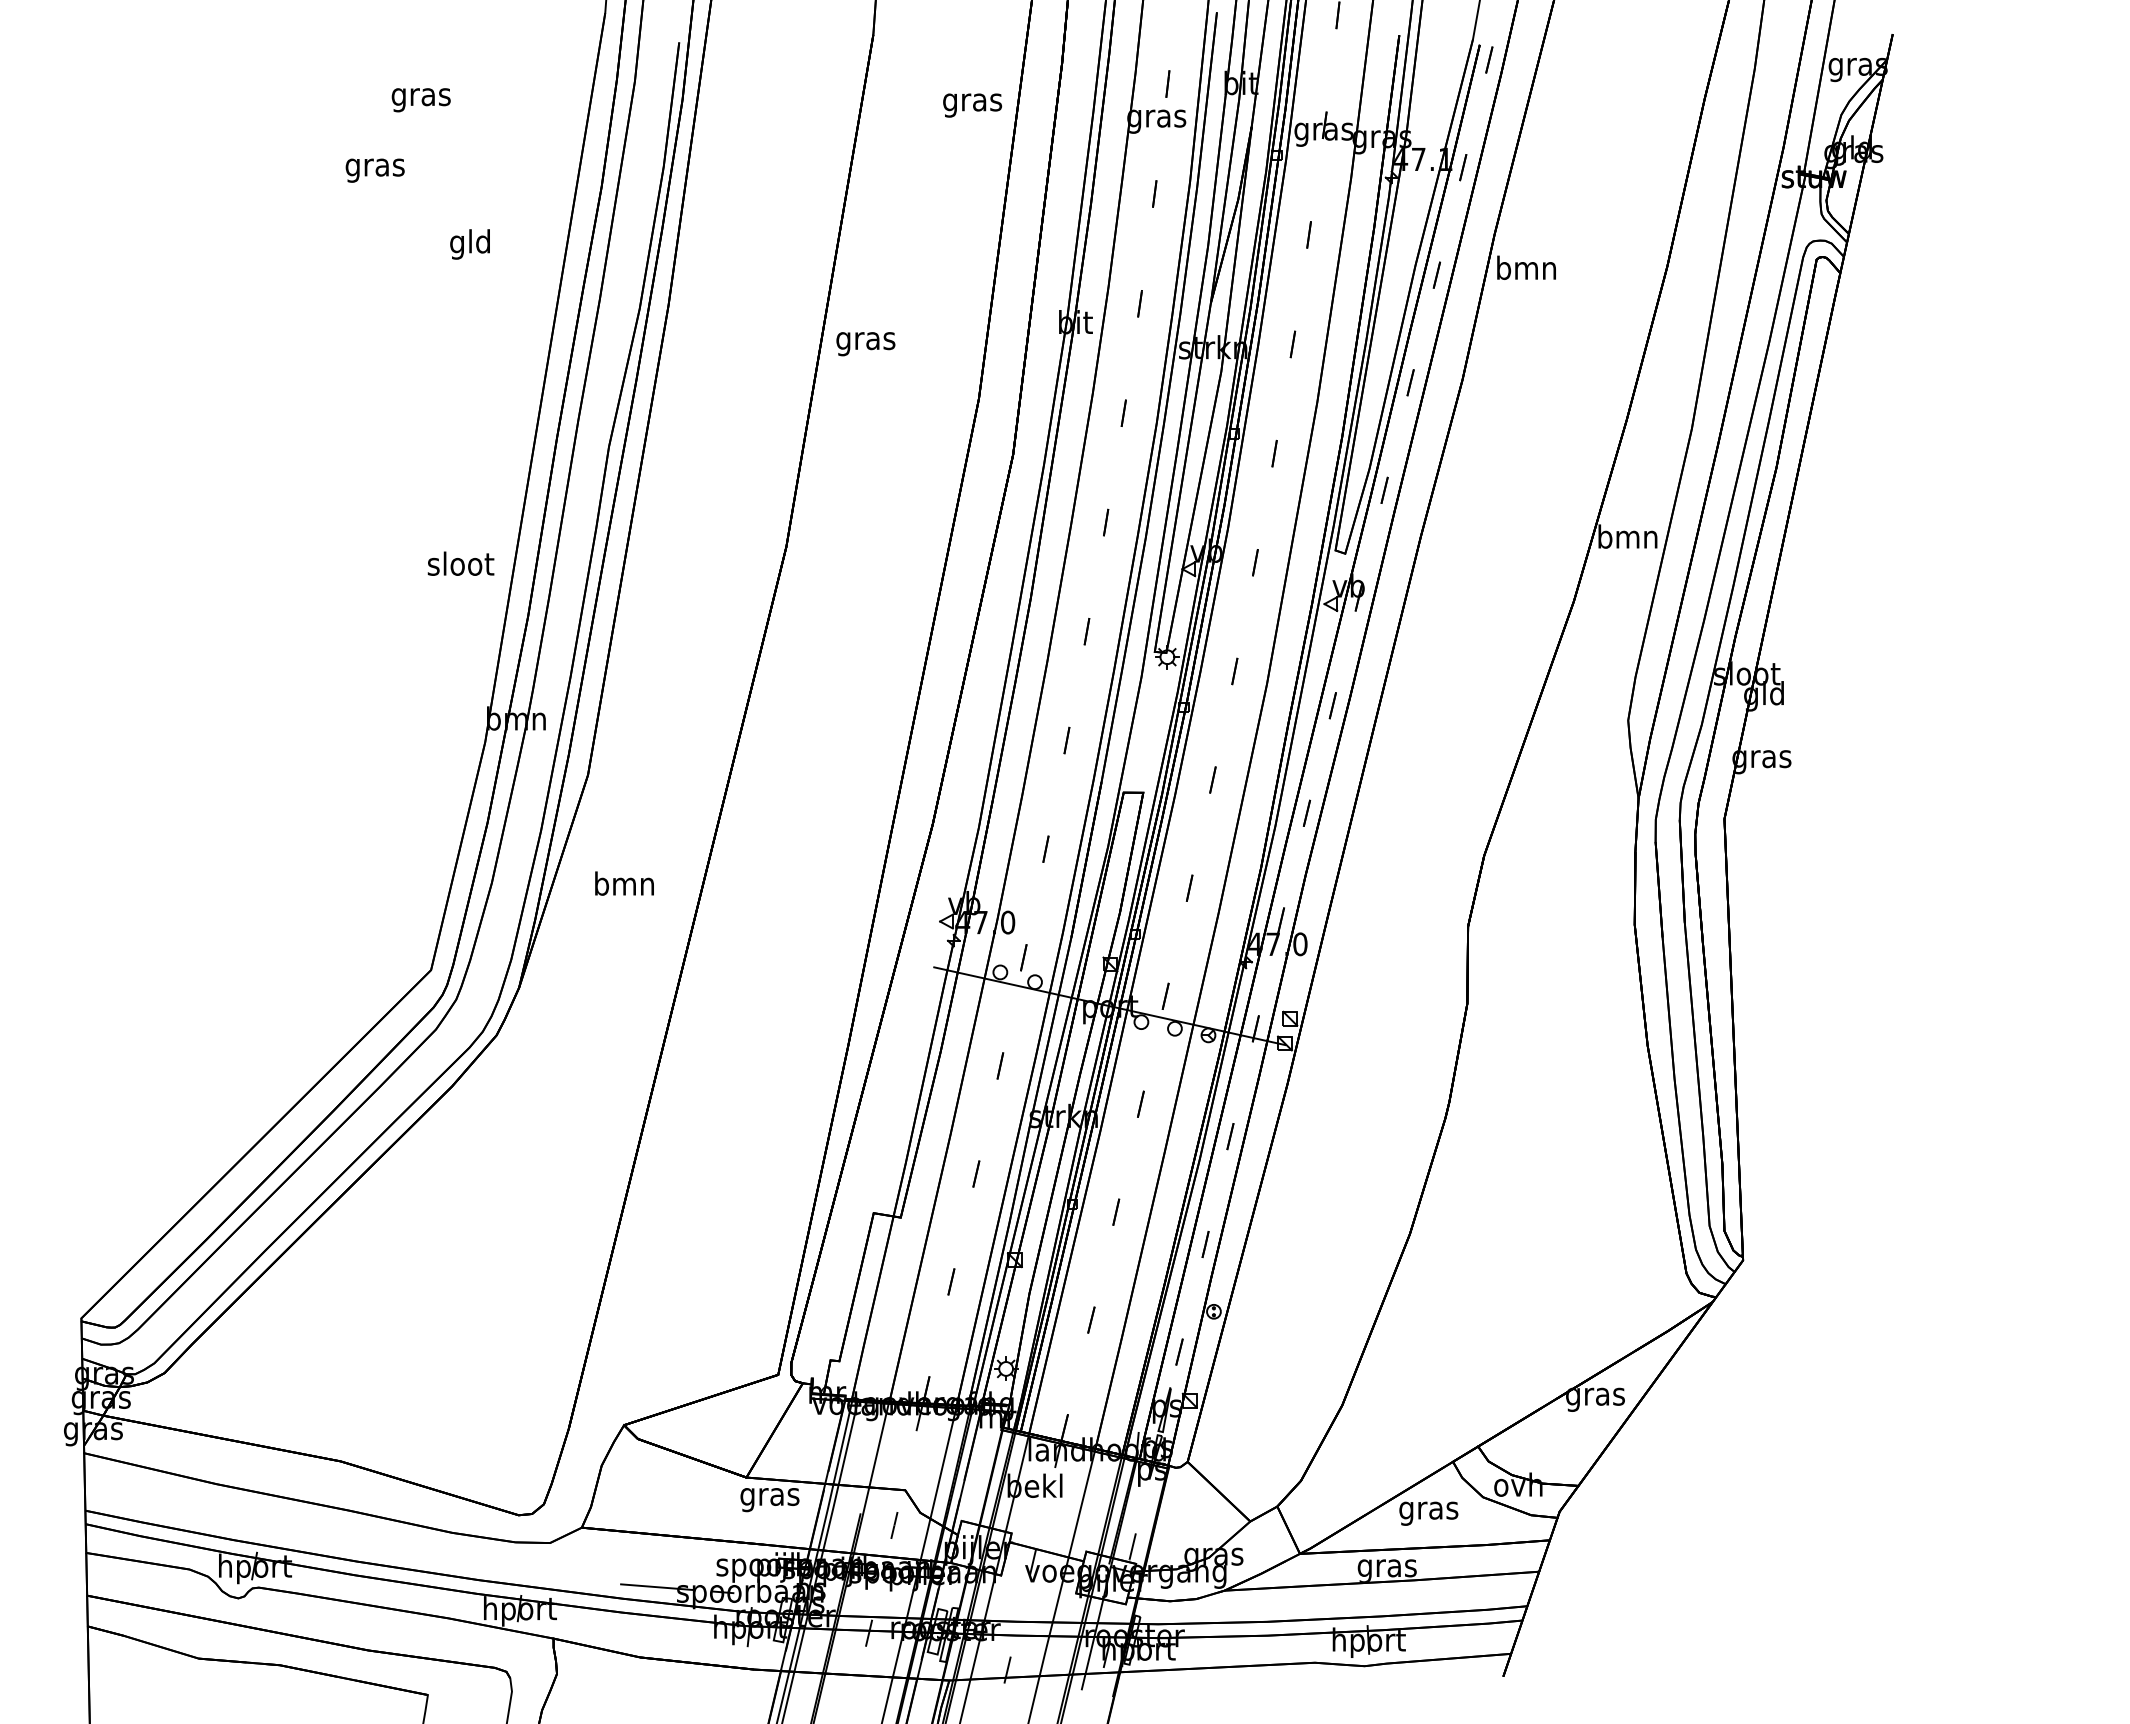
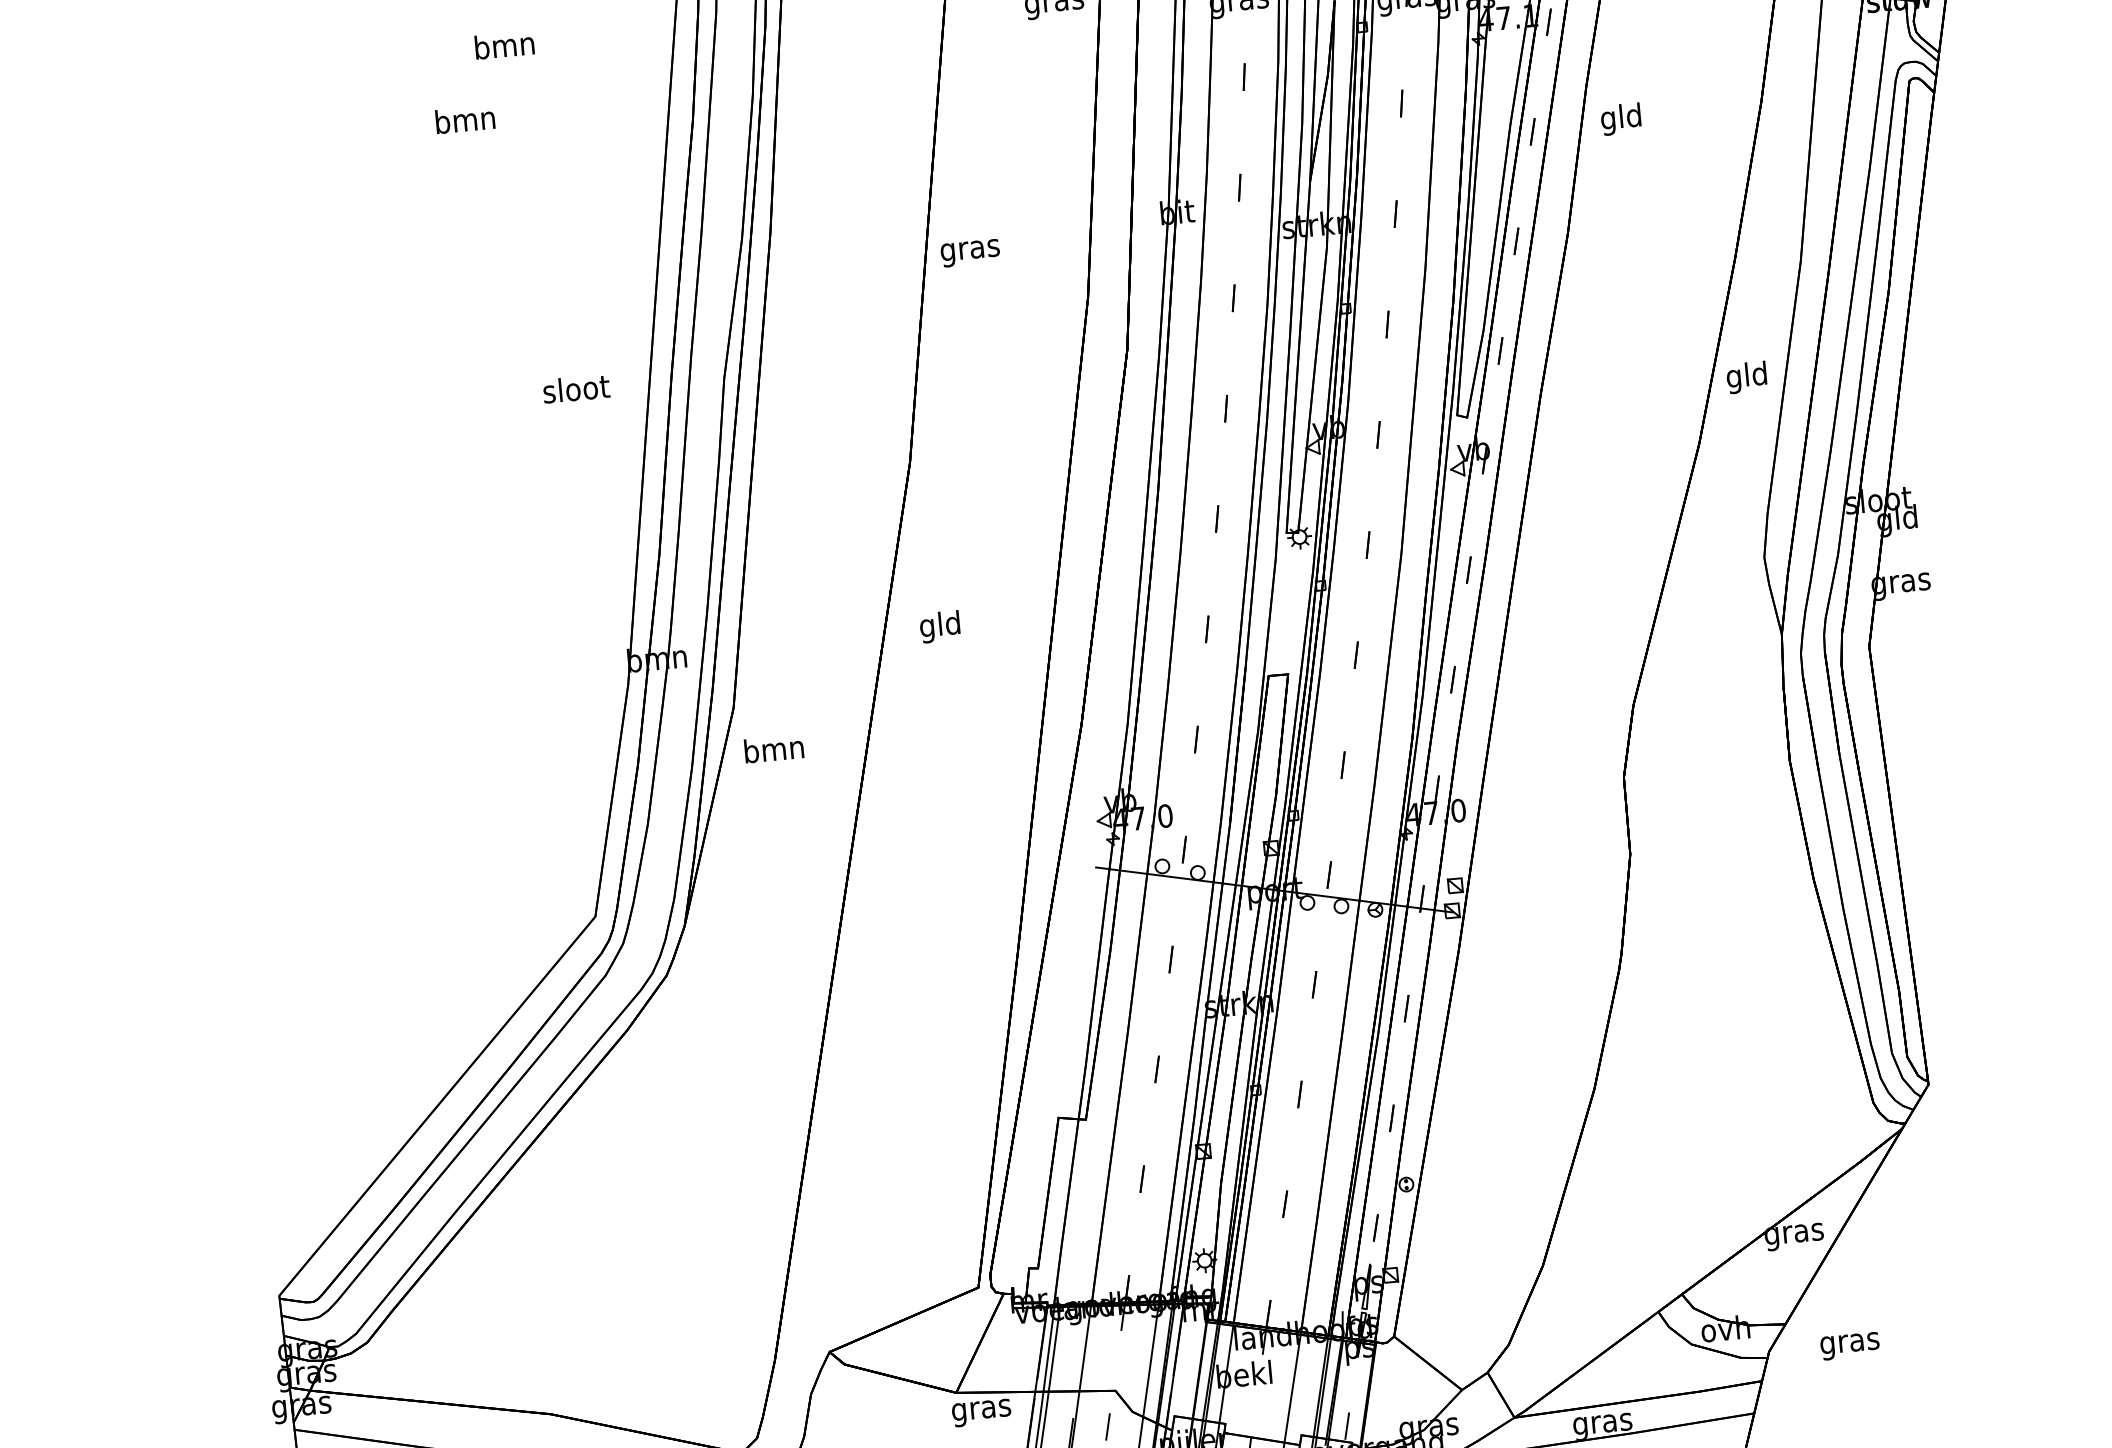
text: (420, 96) -> (504, 47), gras -> bmn
text: (374, 167) -> (464, 122), gras -> bmn
text: (469, 244) -> (939, 627), moved
text: (1526, 270) -> (1621, 118), bmn -> gld
text: (1627, 539) -> (1746, 377), bmn -> gld
text: (460, 563) -> (575, 388), moved
text: (624, 883) -> (774, 748), moved
text: (1428, 1513) -> (1849, 1346), moved

